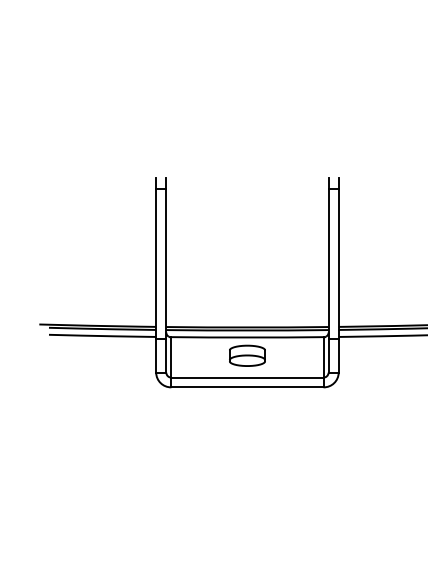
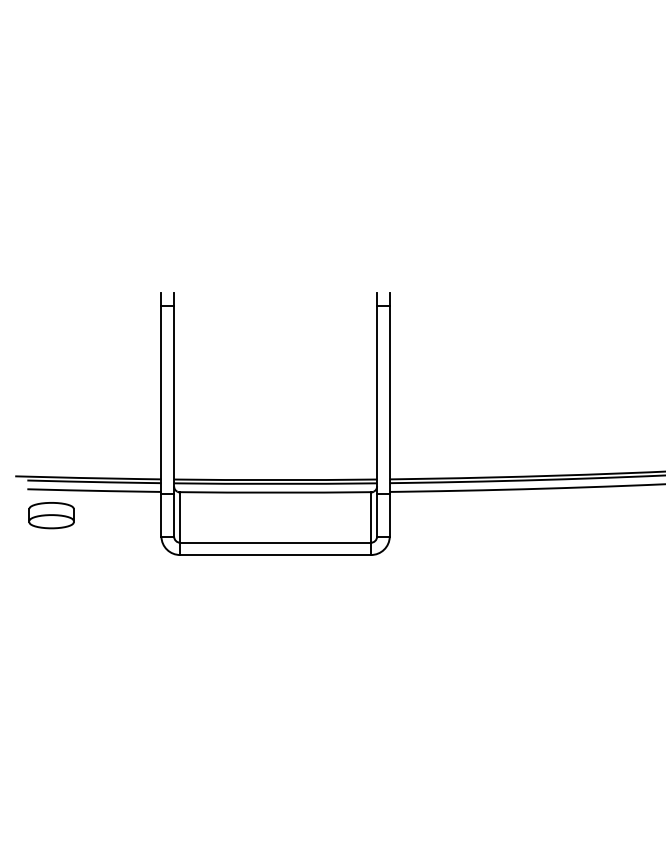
part: (247, 355) -> (51, 515), moved

